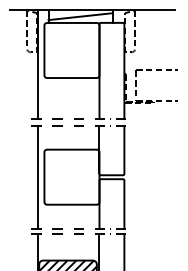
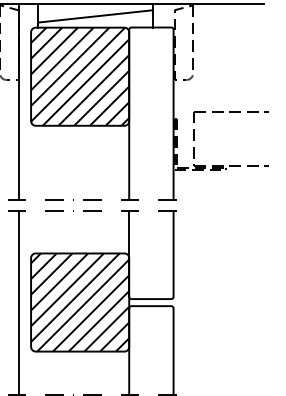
hatch: (71, 50) -> (79, 76), added
hatch: (71, 176) -> (79, 301), added

